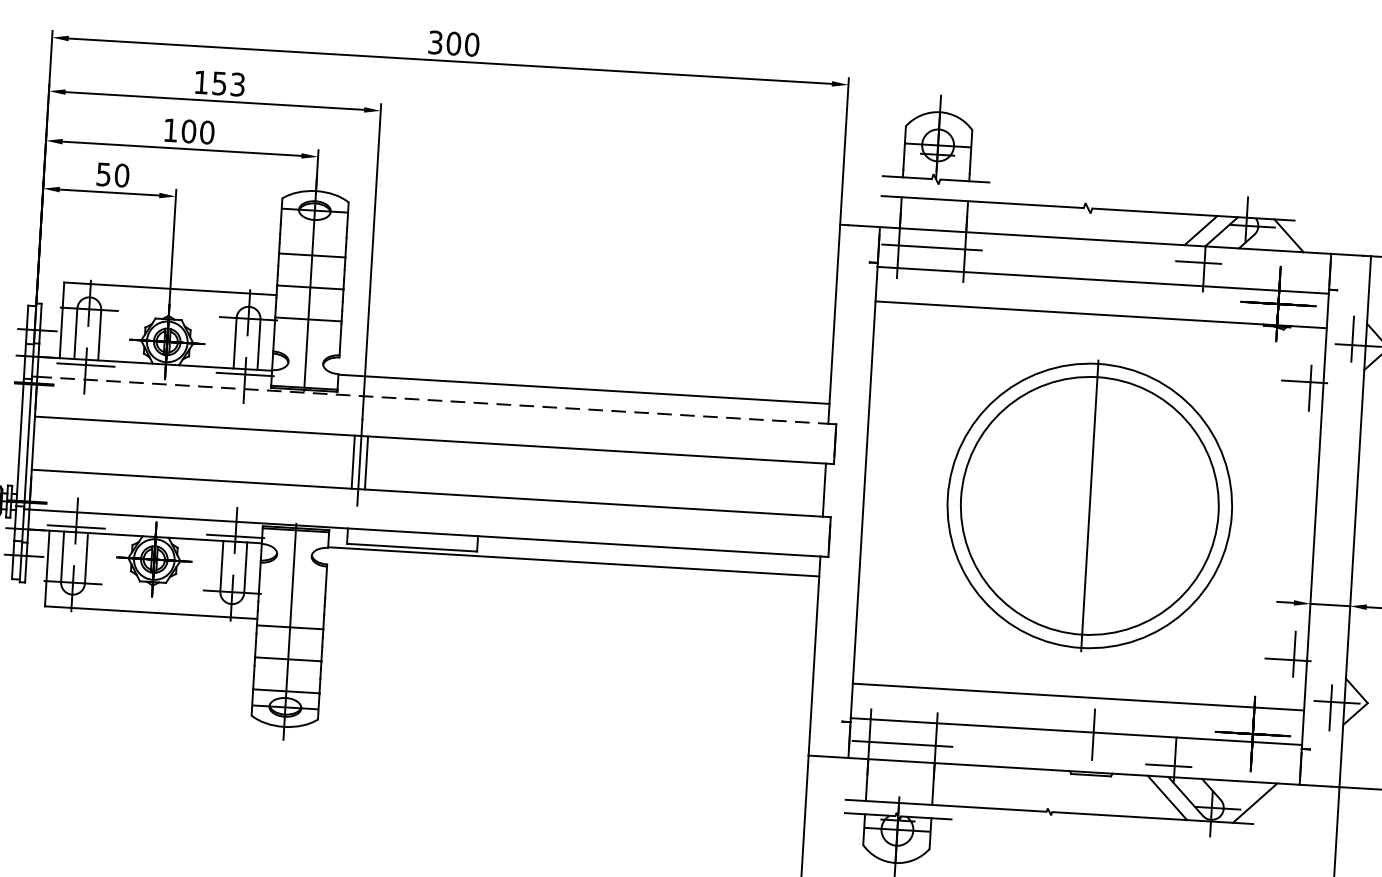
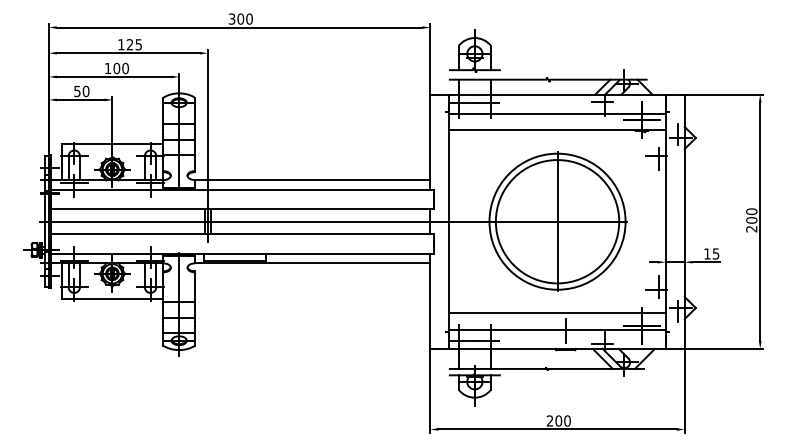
text: (228, 83) -> (134, 44), 153 -> 125
line: (434, 399) -> (241, 189), dashed -> solid
line: (622, 477) -> (333, 221), added

